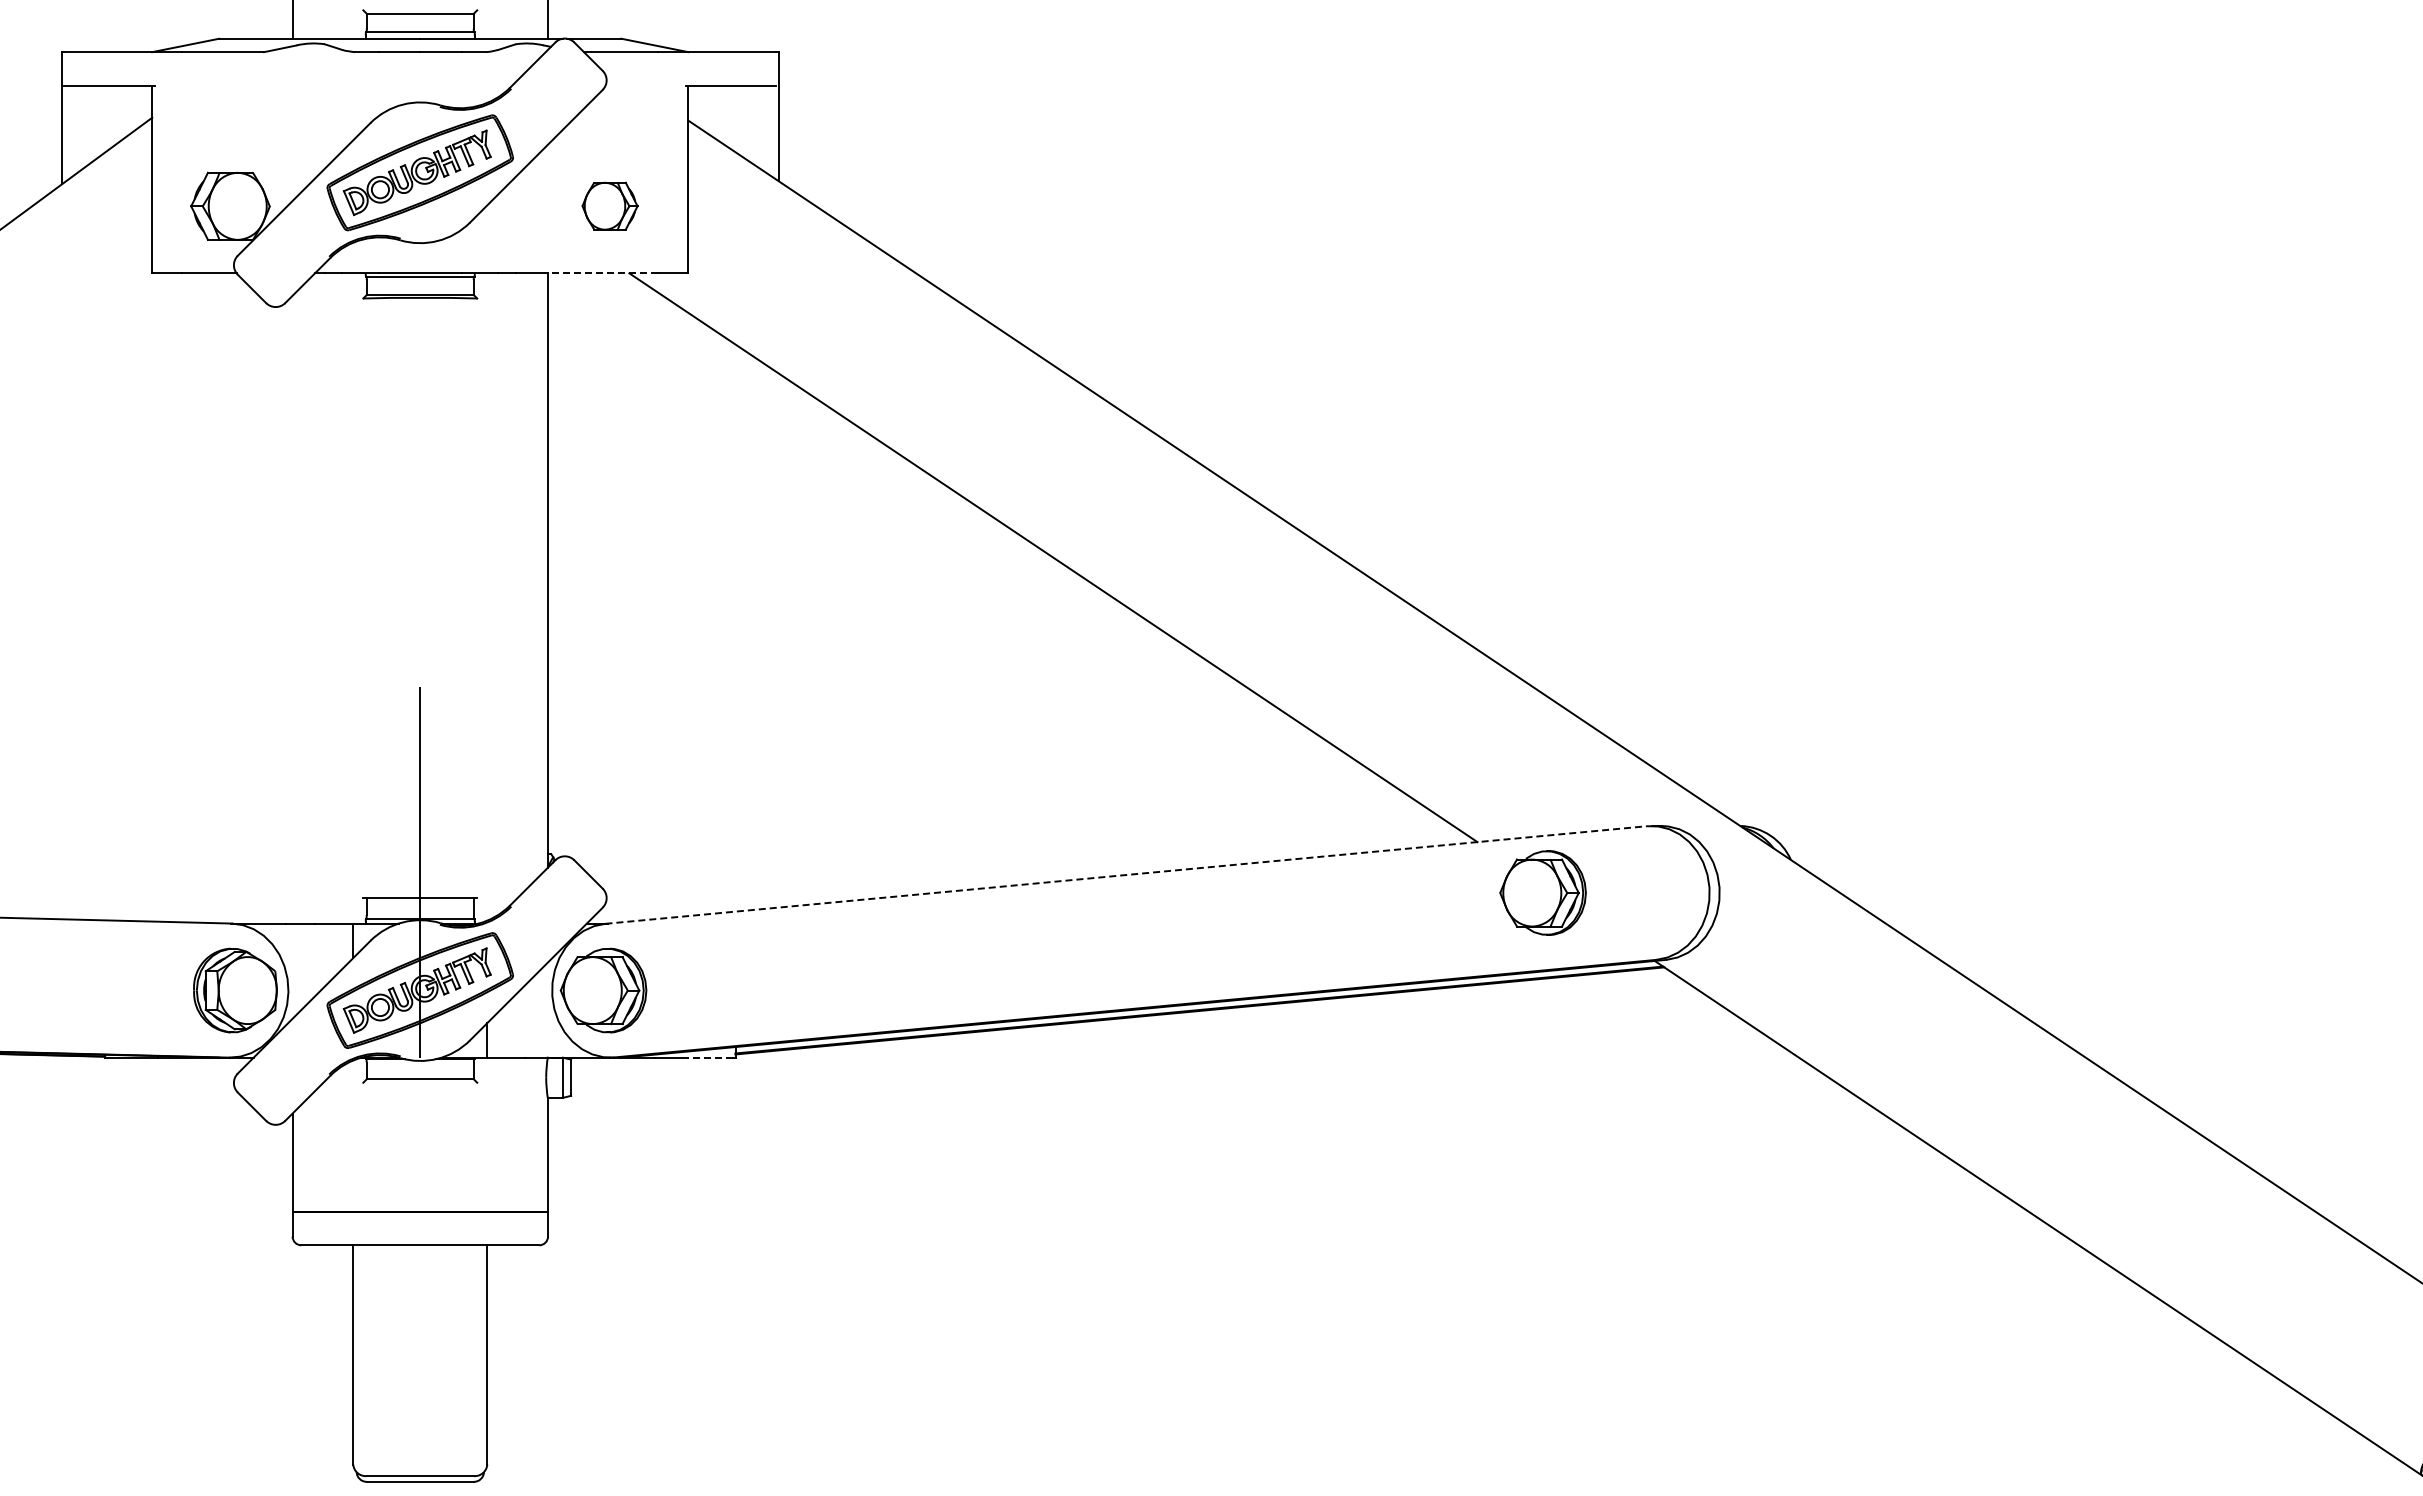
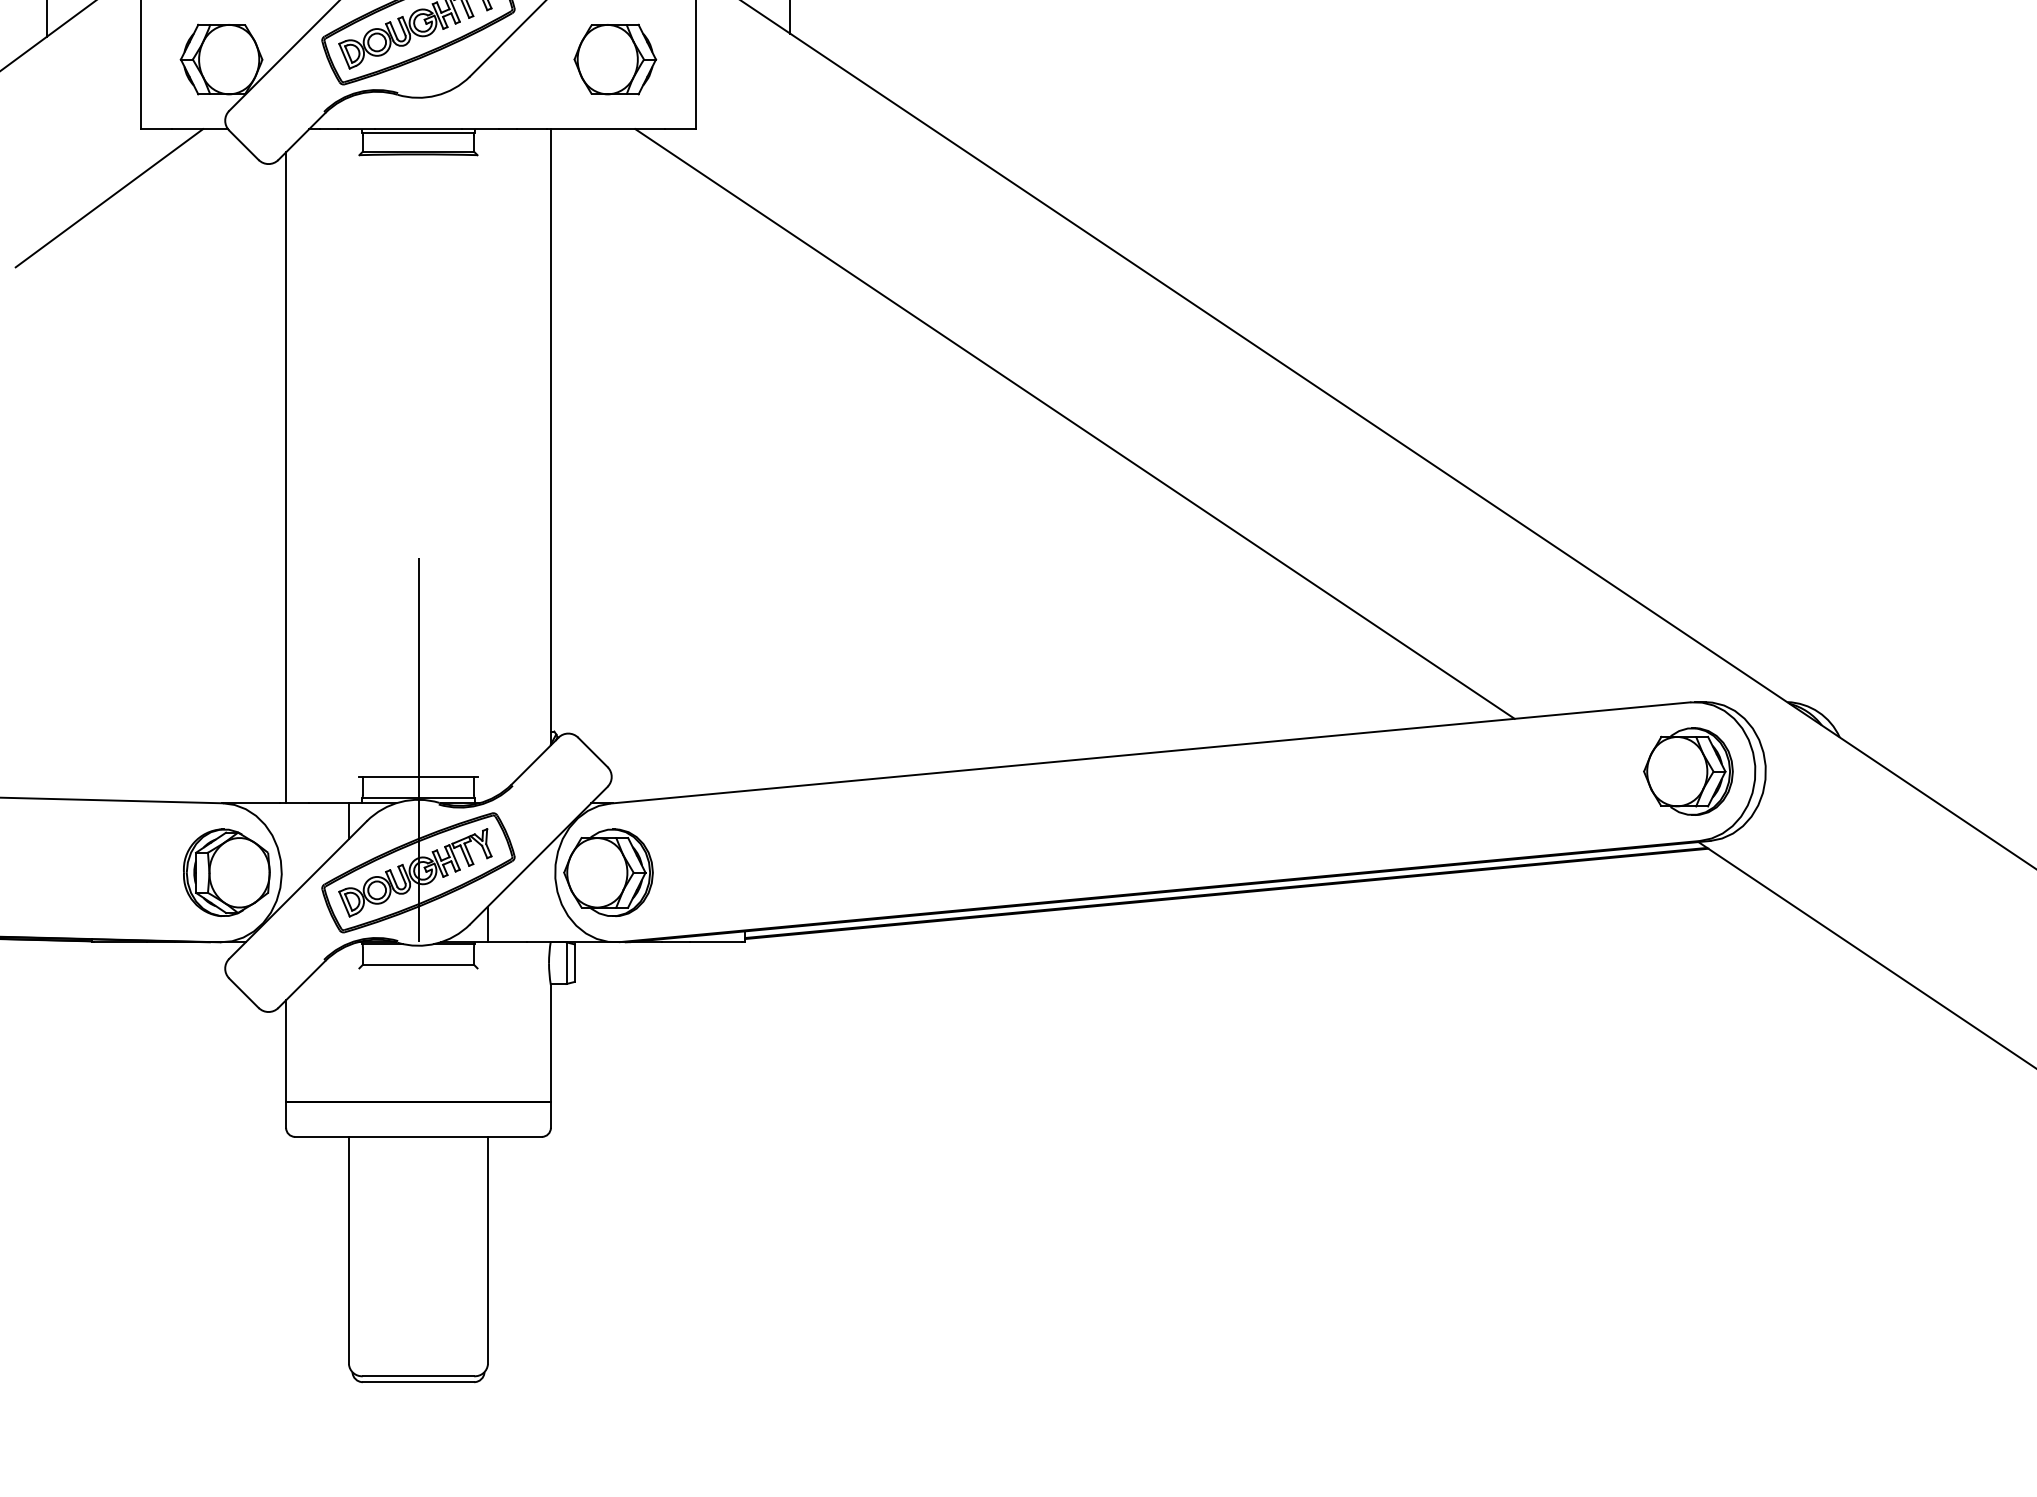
part: (609, 205) -> (614, 58), size x1.43
line: (600, 273) -> (605, 129), dashed -> solid
line: (121, 339) -> (108, 197), added
line: (292, 609) -> (285, 477), added
line: (1126, 874) -> (1150, 752), dashed -> solid
part: (1542, 892) -> (1687, 771), moved
line: (707, 1057) -> (716, 942), dashed -> solid

